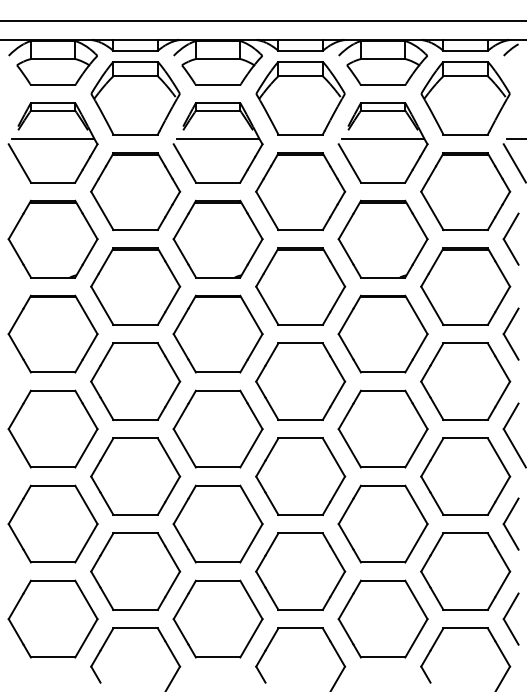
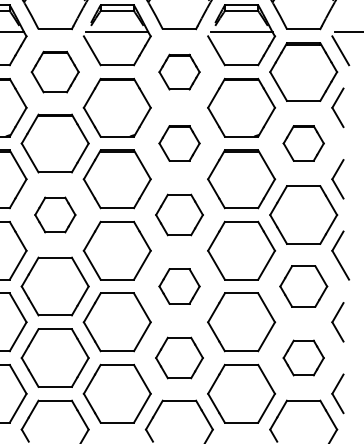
part: (135, 191) -> (55, 71), size x0.7
part: (300, 191) -> (179, 71), size x0.6
part: (300, 286) -> (179, 143), size x0.6
part: (465, 286) -> (303, 143), size x0.6
part: (135, 381) -> (55, 214), size x0.6
part: (300, 381) -> (179, 214), size x0.7
part: (300, 476) -> (179, 286), size x0.6
part: (465, 476) -> (303, 286), size x0.7
part: (300, 571) -> (179, 357), size x0.7
part: (465, 571) -> (303, 357), size x0.6

